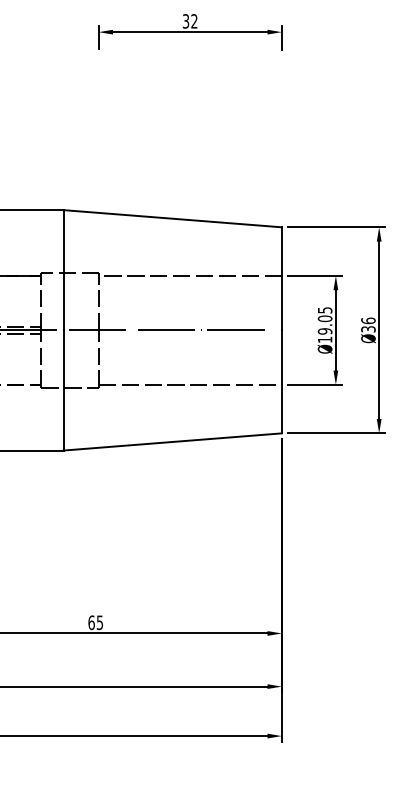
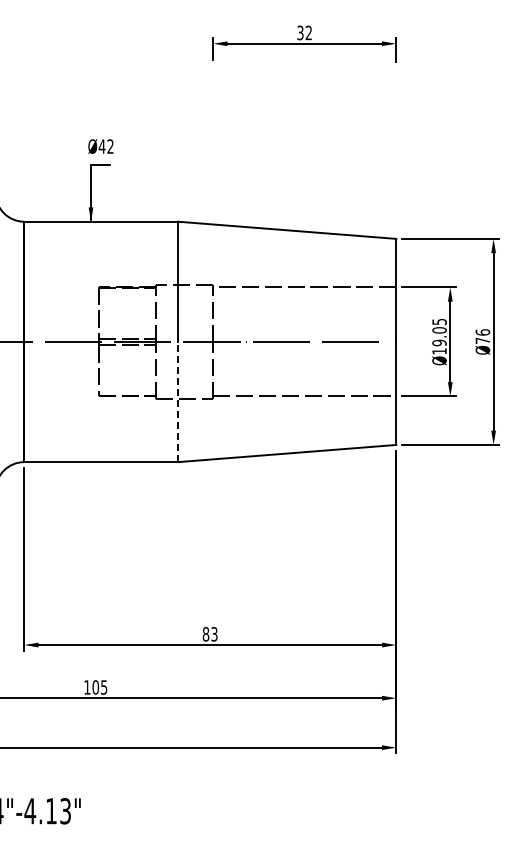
text: (368, 328) -> (482, 340), 36 -> 76
line: (64, 389) -> (178, 401), solid -> dashed
text: (95, 622) -> (209, 634), 65 -> 83

